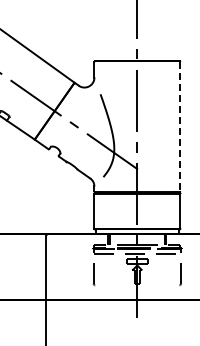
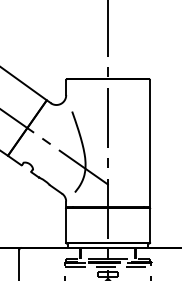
line: (180, 126) -> (150, 143), dashed -> solid

